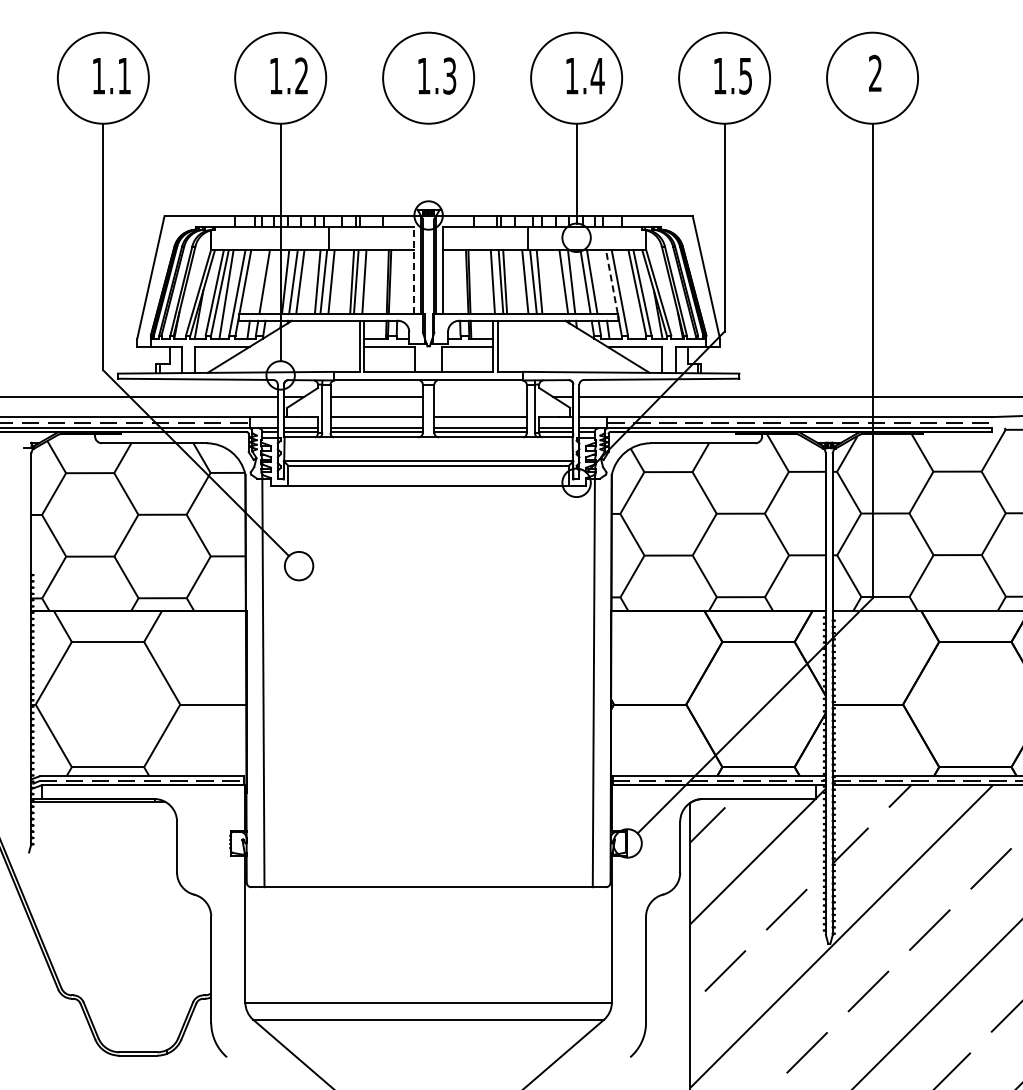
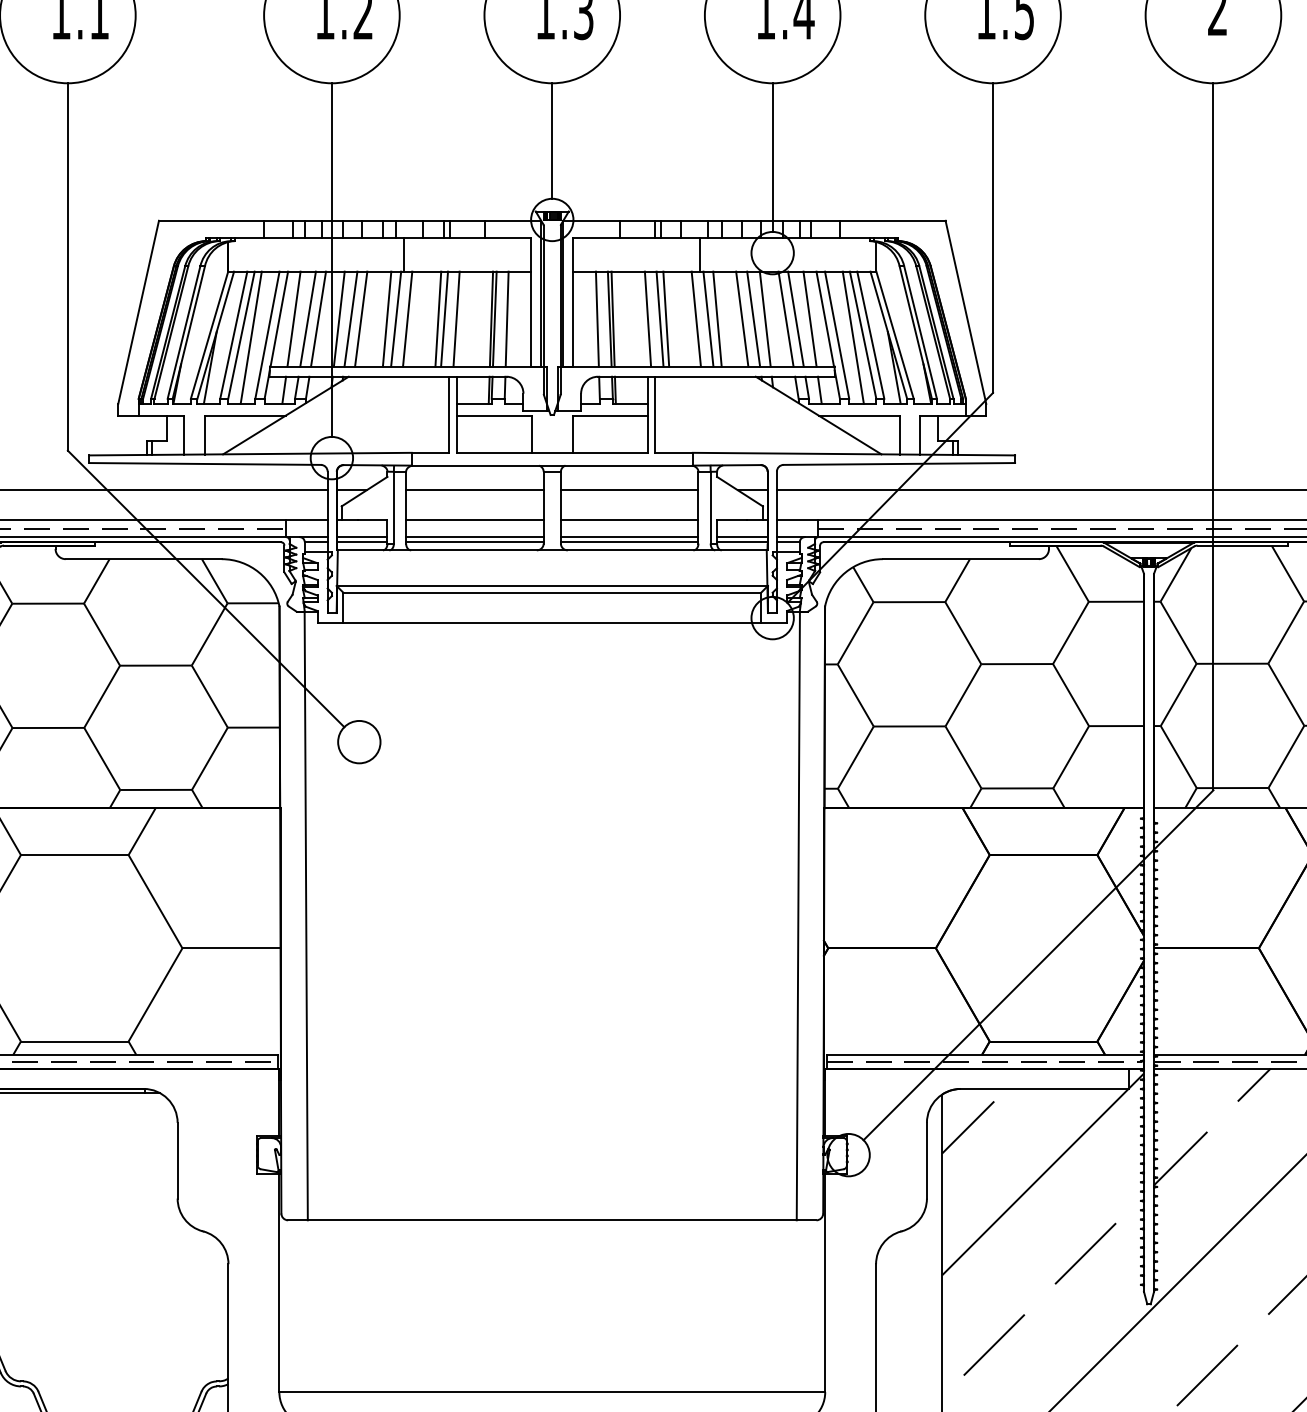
line: (428, 162) -> (552, 141), added
line: (414, 270) -> (531, 301), dashed -> solid
line: (254, 281) -> (292, 318), added
line: (271, 281) -> (318, 318), added
line: (398, 281) -> (507, 318), added
line: (458, 281) -> (596, 318), added
line: (556, 281) -> (742, 318), added
line: (601, 281) -> (809, 318), added
line: (611, 281) -> (824, 318), dashed -> solid
line: (630, 294) -> (852, 337), added
line: (480, 397) -> (629, 490), added

